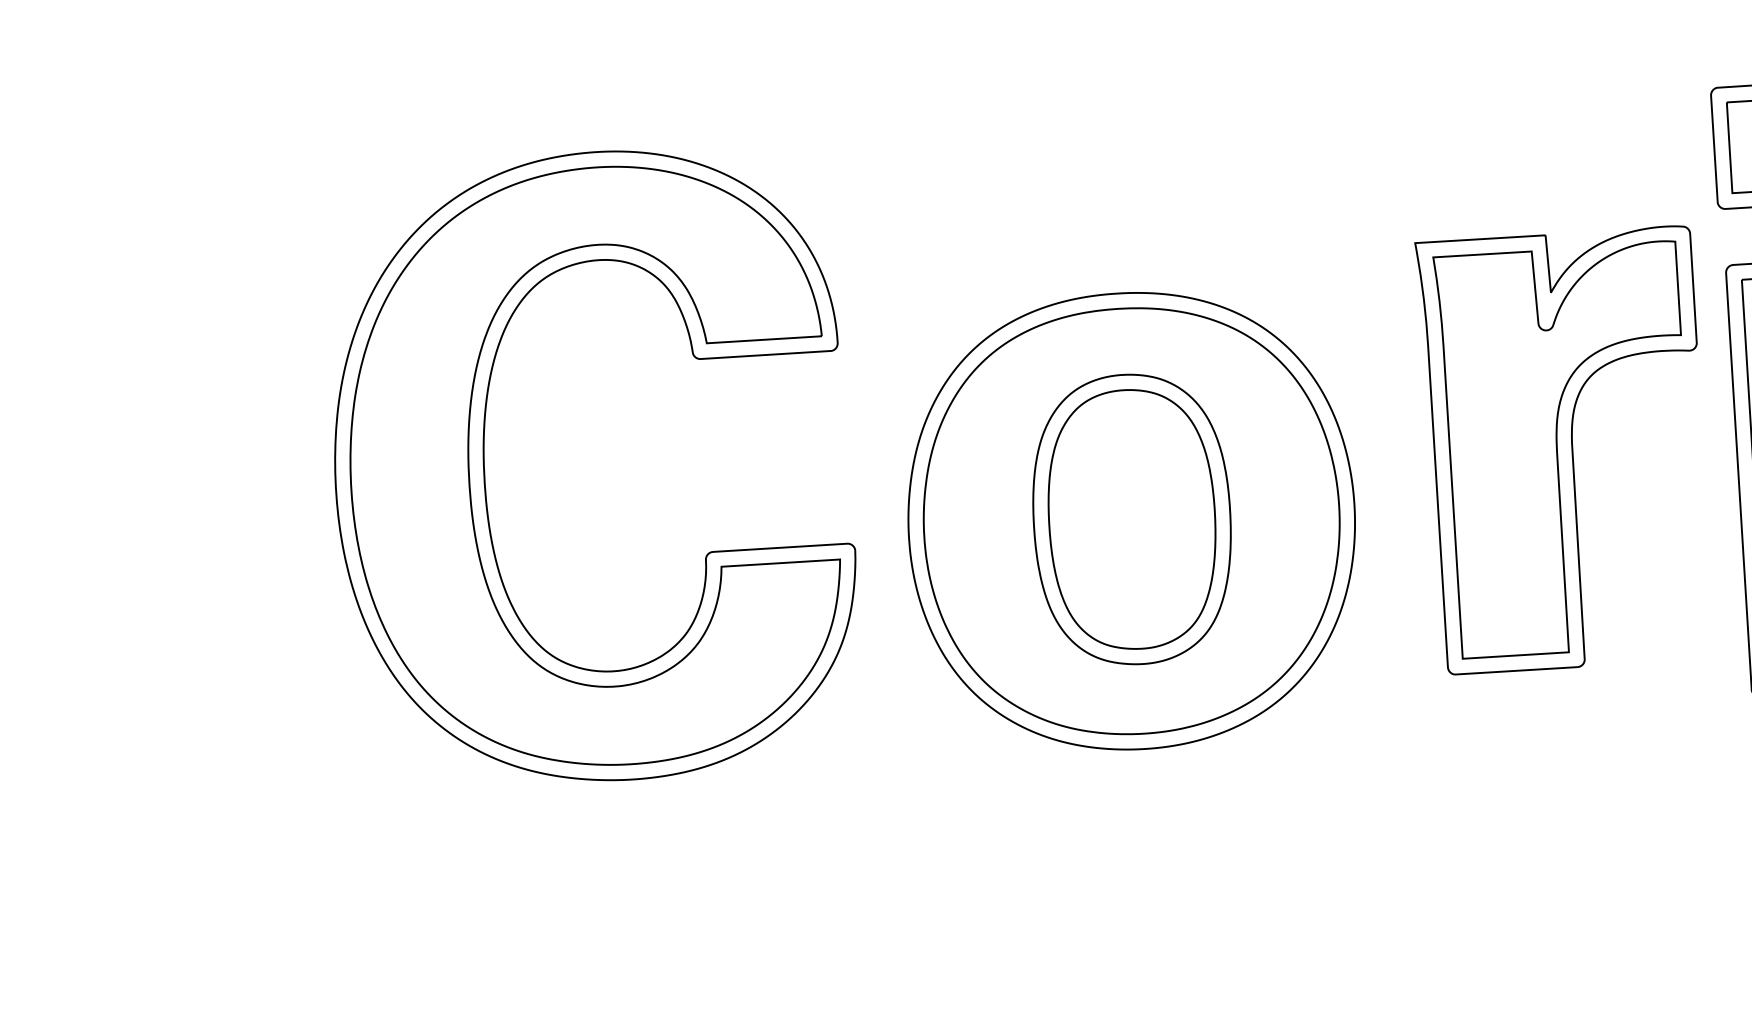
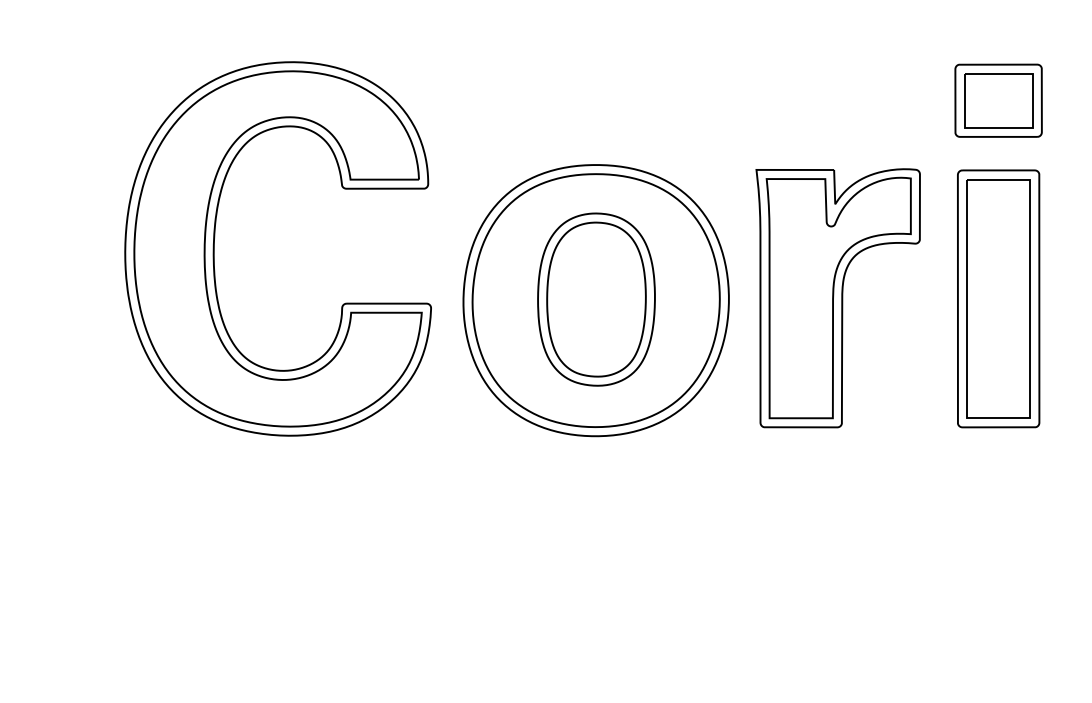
part: (1564, 450) -> (837, 298), moved

